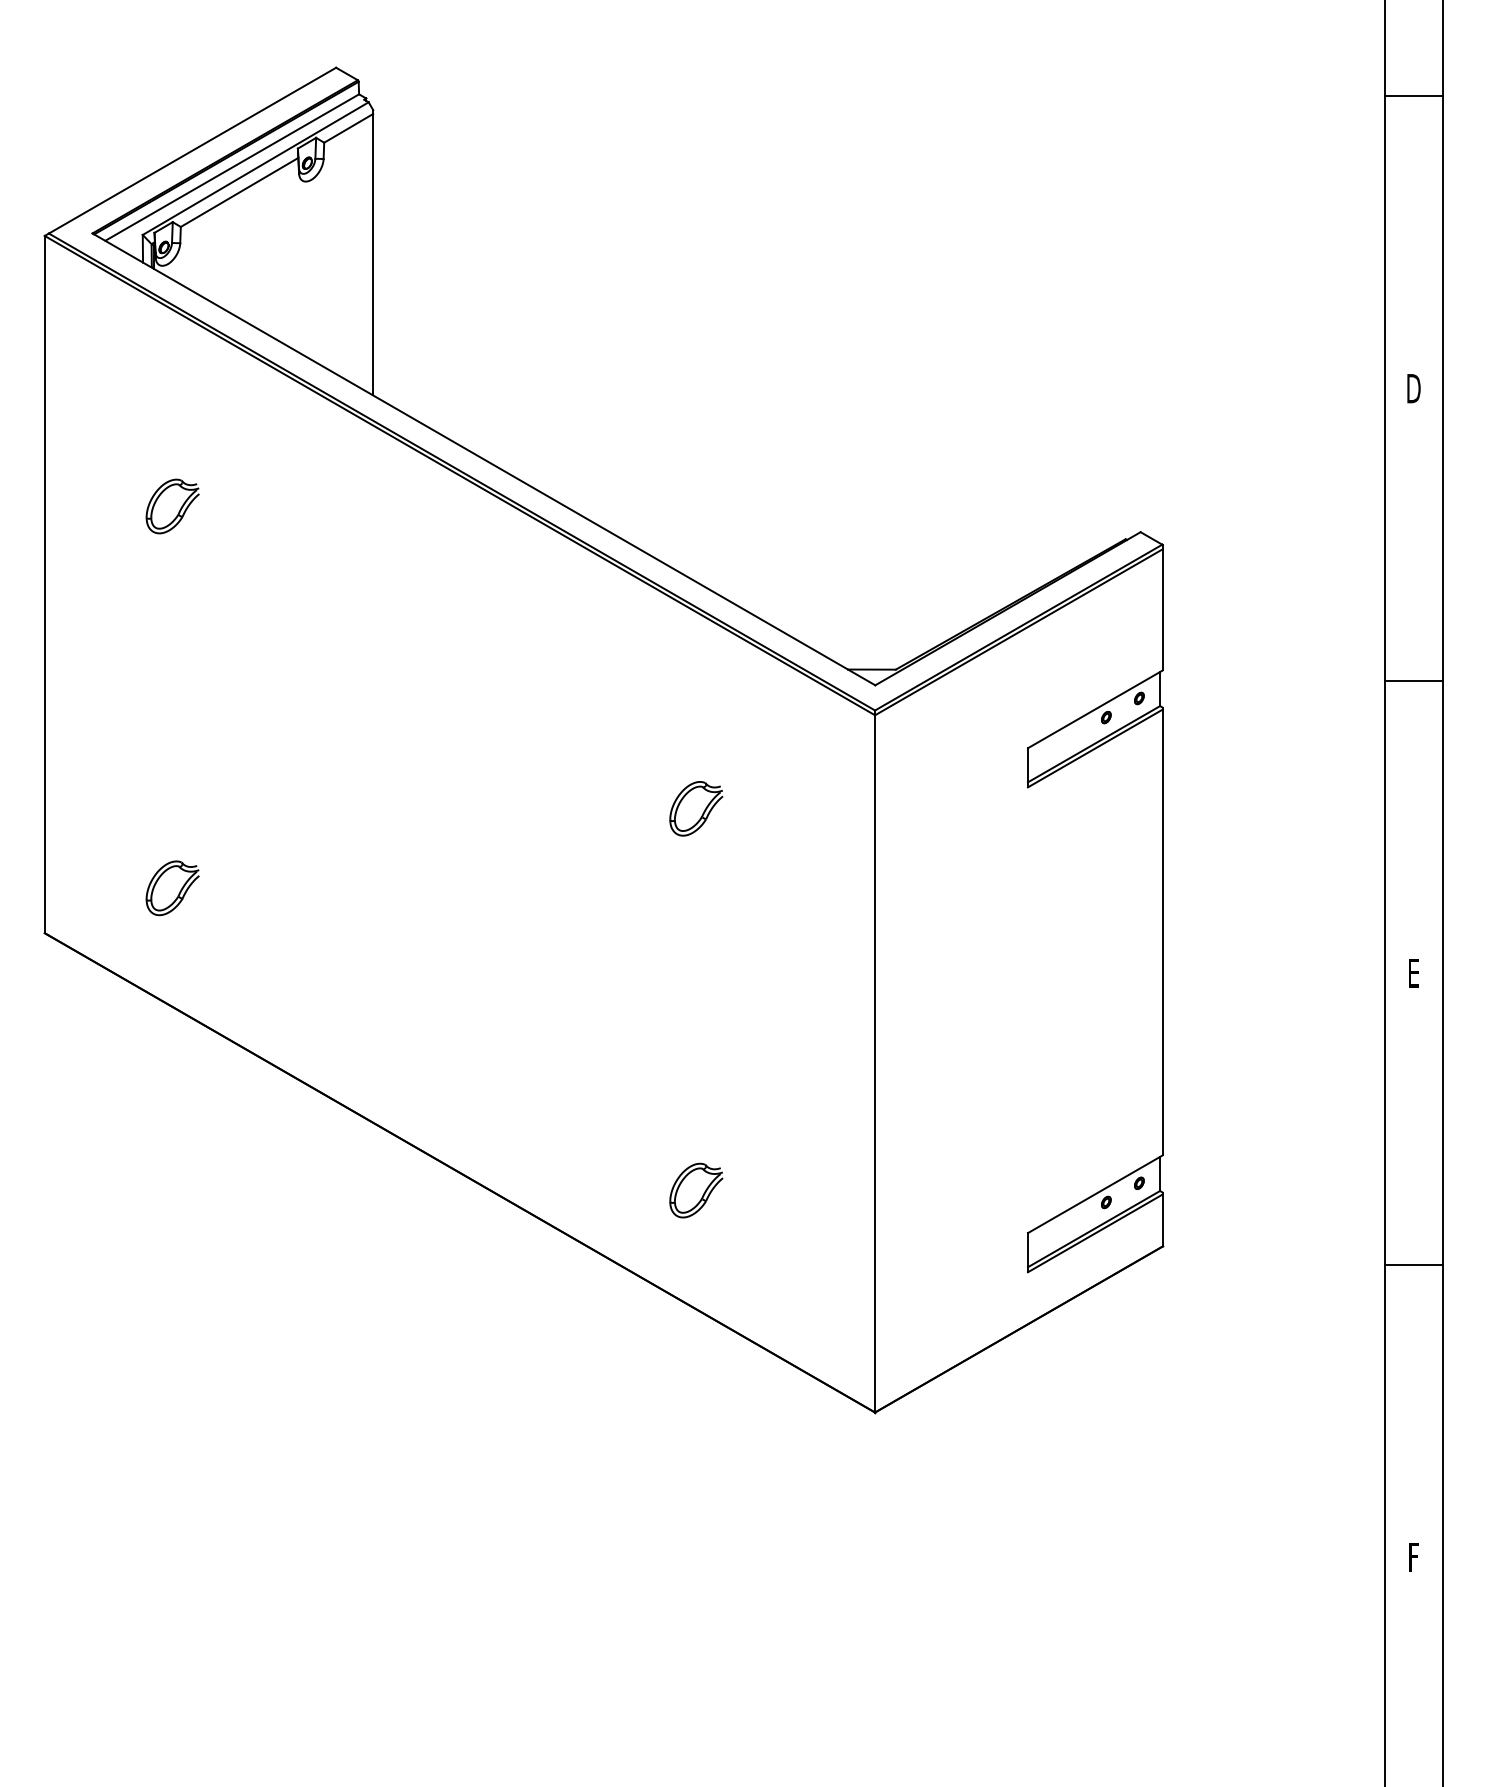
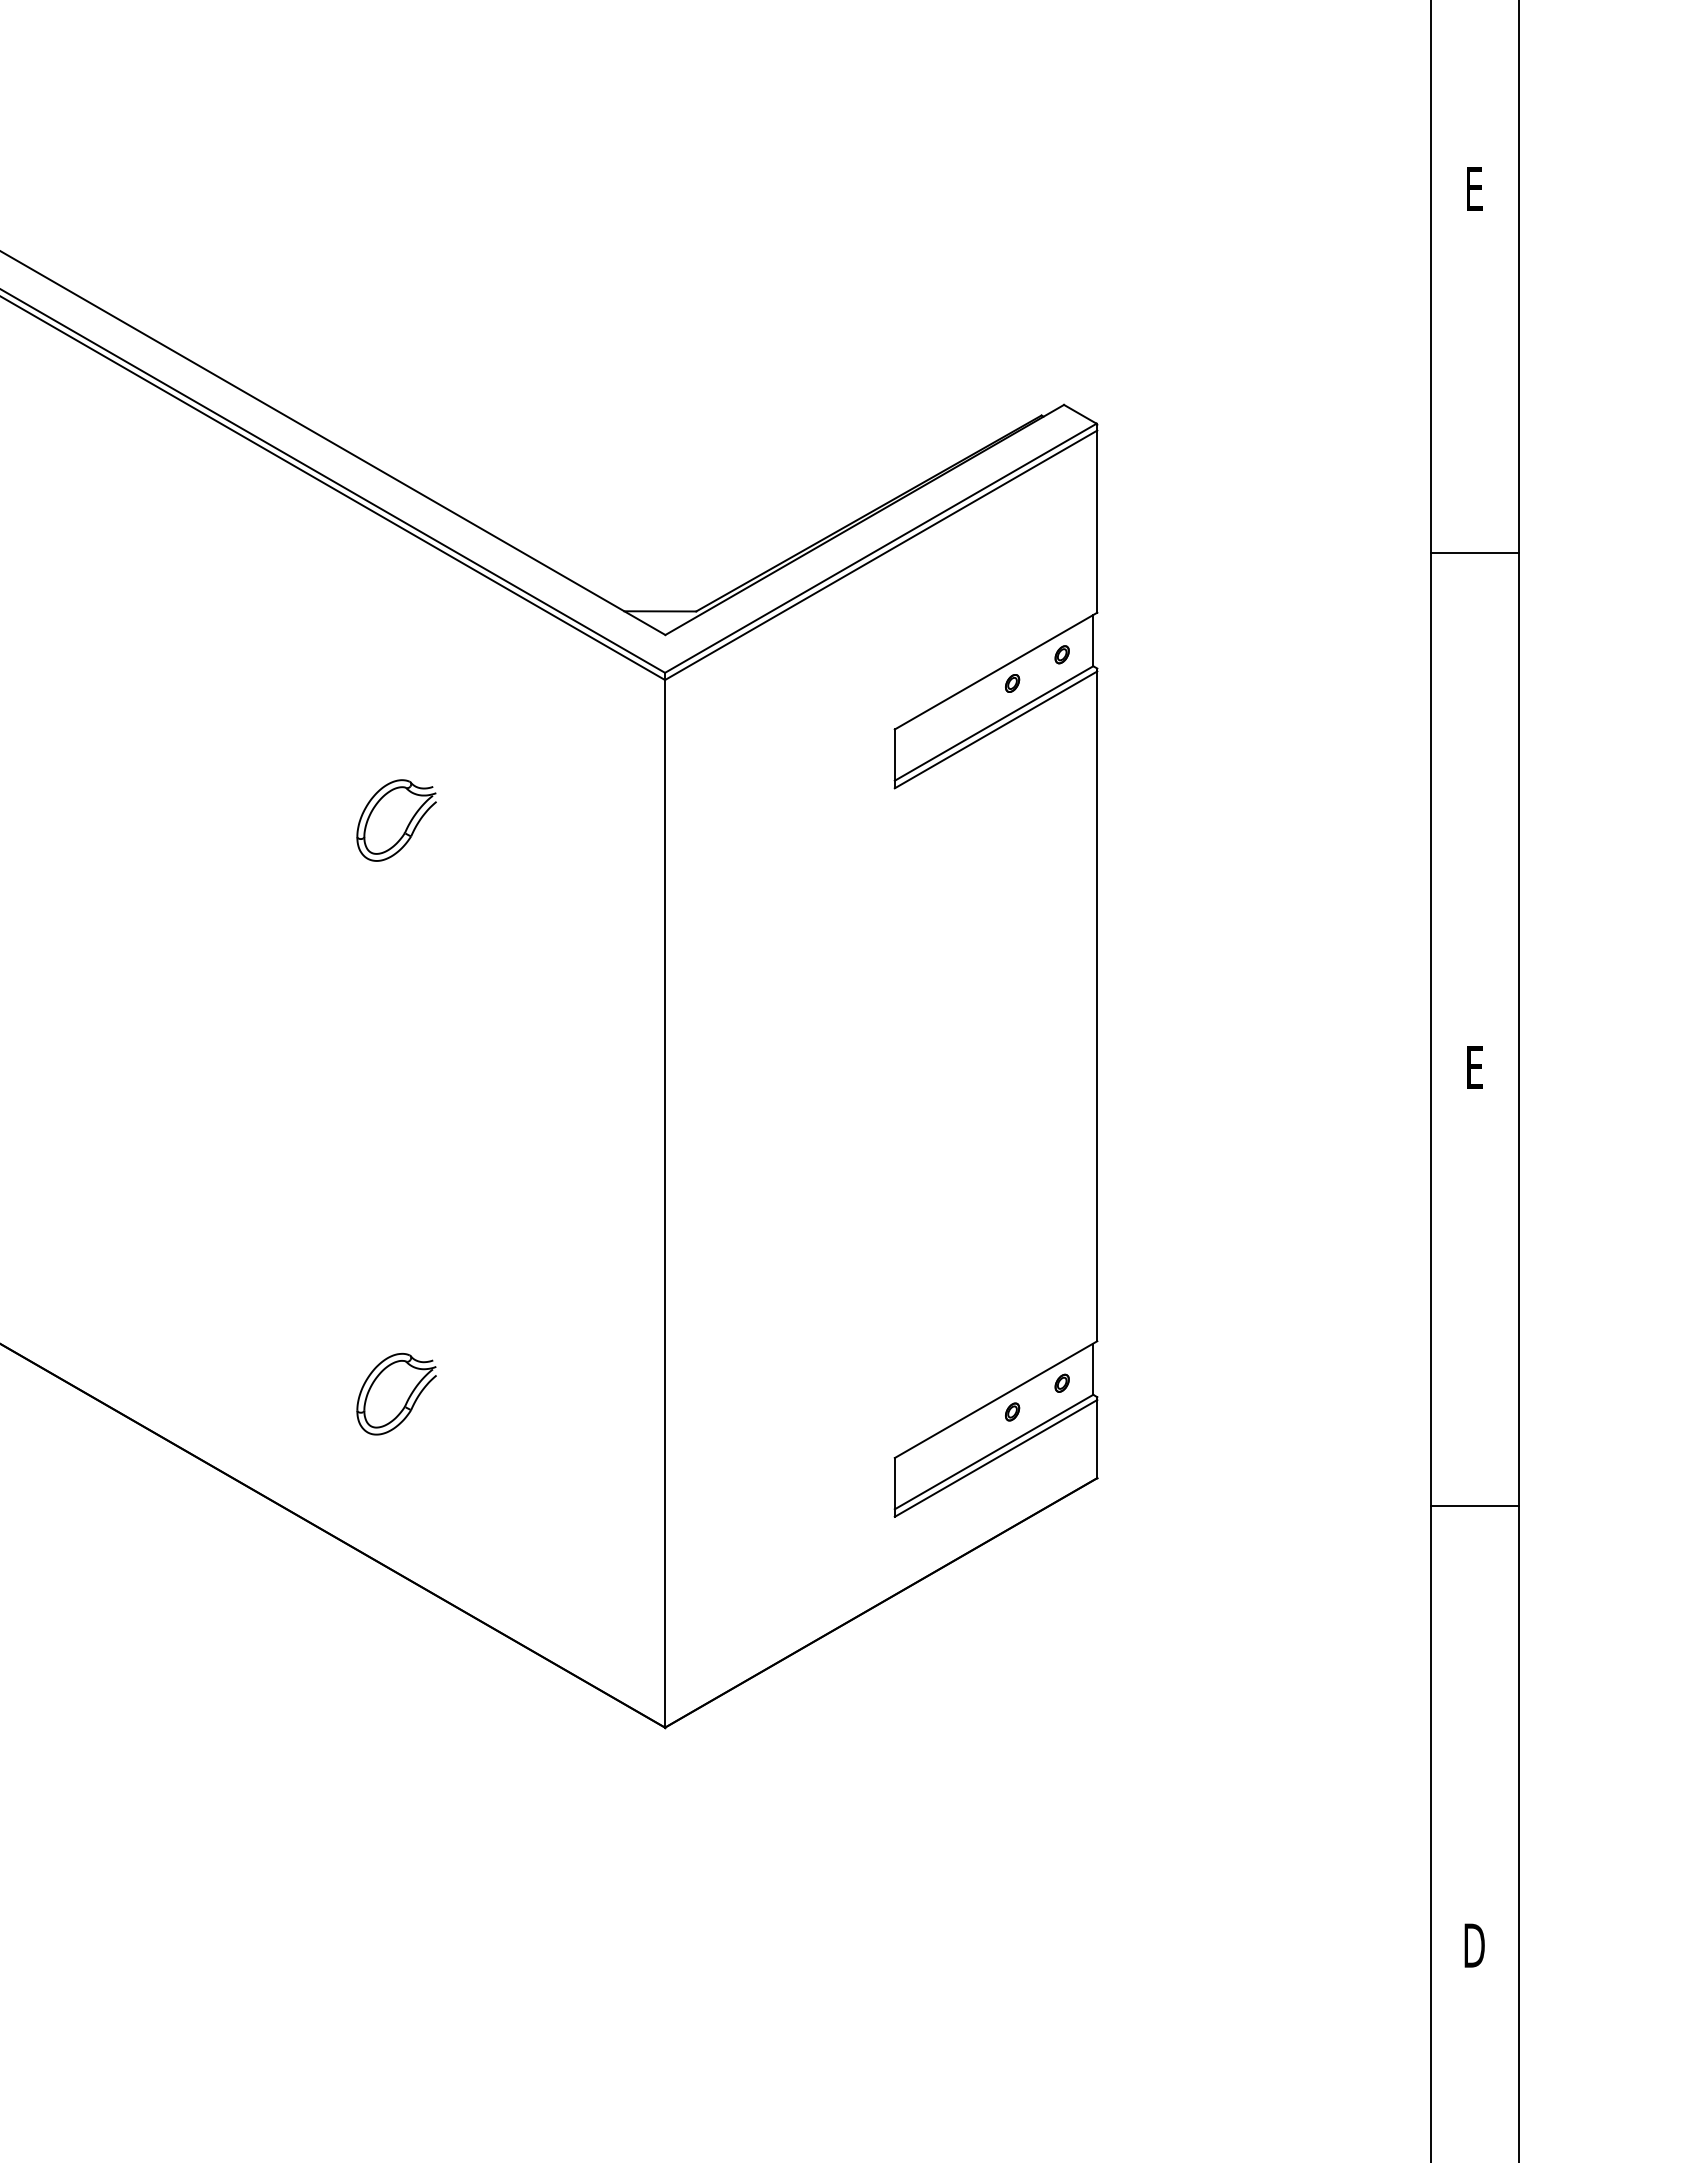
text: (1413, 388) -> (1474, 189), D -> E
line: (1413, 680) -> (1474, 552), moved
text: (1413, 1557) -> (1474, 1945), F -> D

